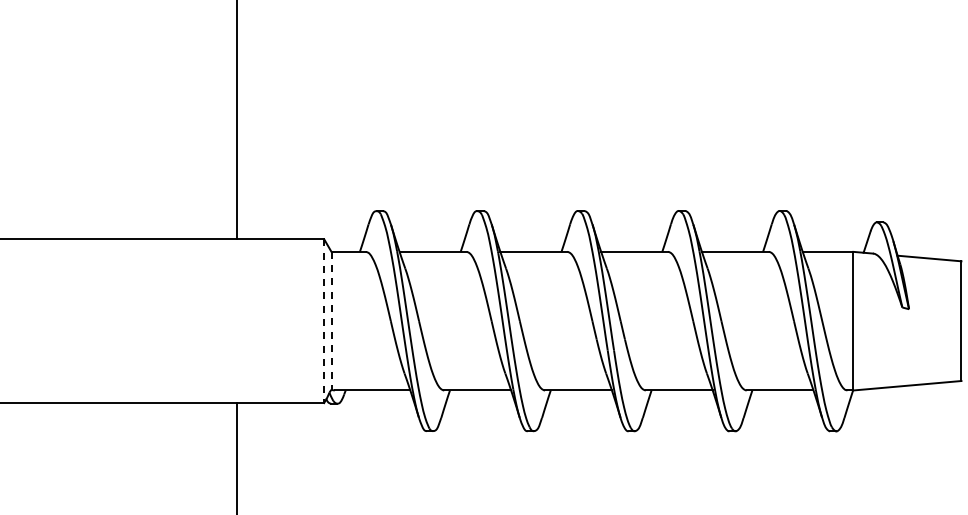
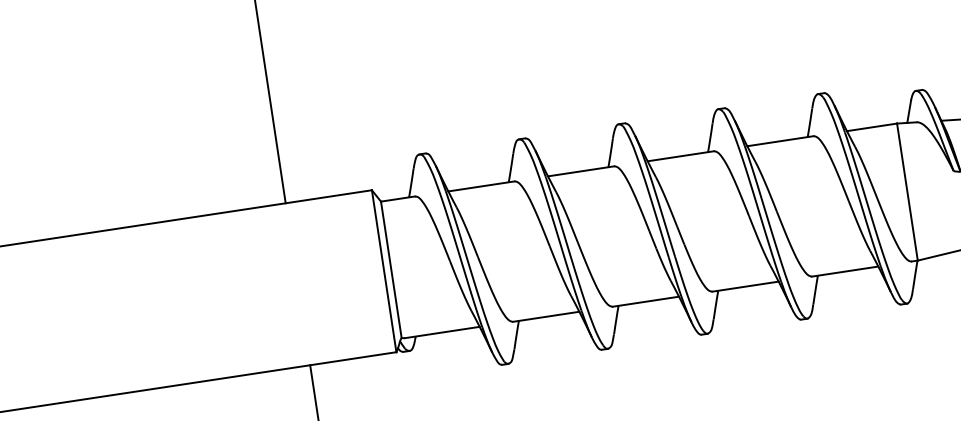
line: (331, 320) -> (391, 269), dashed -> solid
line: (324, 321) -> (384, 271), dashed -> solid

